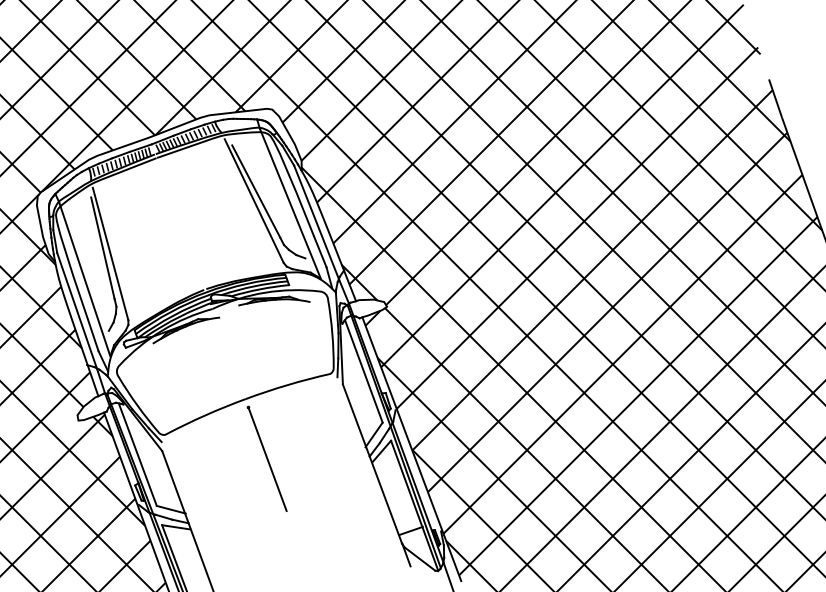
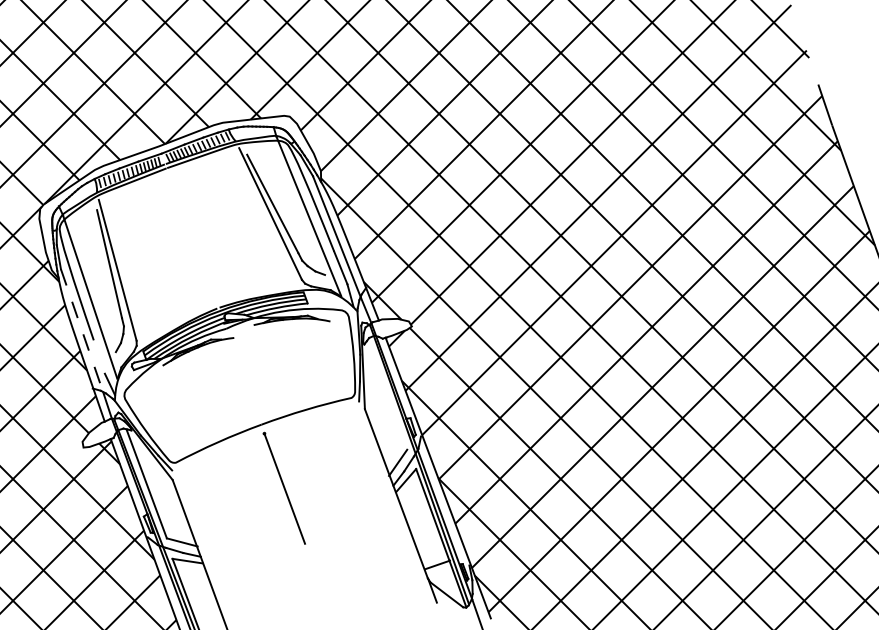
line: (77, 311) -> (82, 331), solid -> dashed
line: (93, 335) -> (99, 357), removed
line: (363, 371) -> (386, 395), removed

